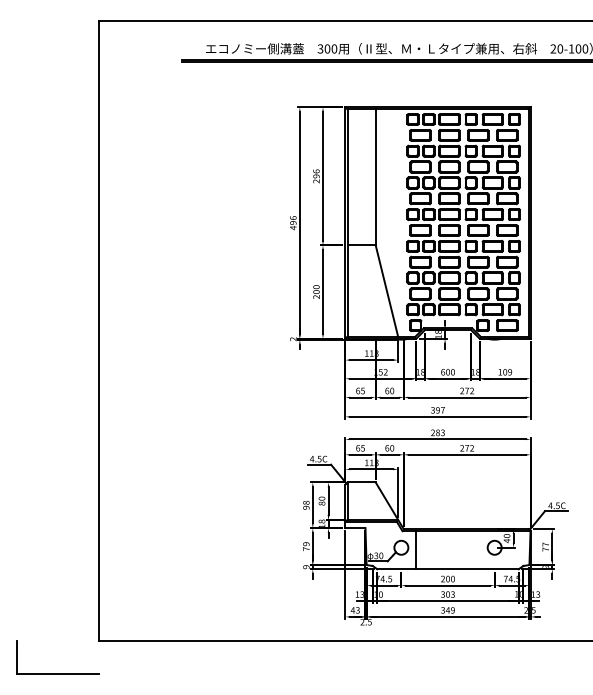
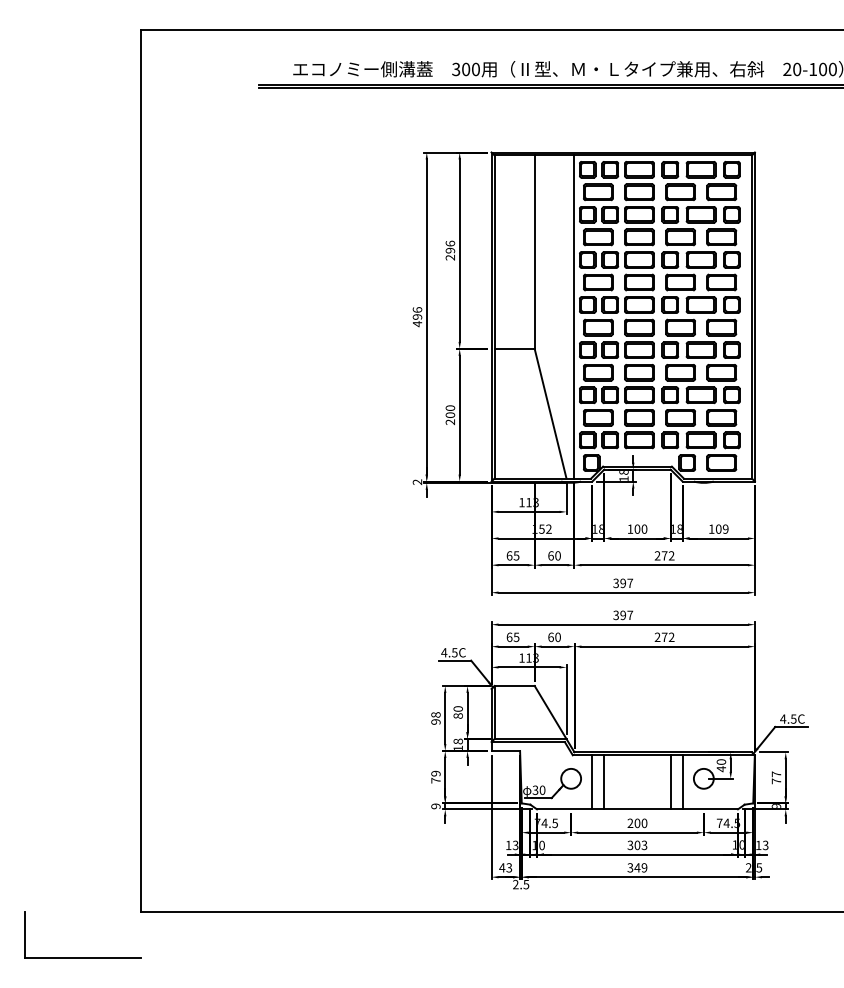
line: (403, 222) -> (574, 316), added
text: (443, 371) -> (630, 528), 600 -> 100
text: (438, 432) -> (623, 615), 283 -> 397
line: (424, 550) -> (604, 782), added
line: (471, 550) -> (670, 782), added
line: (479, 550) -> (682, 782), added

